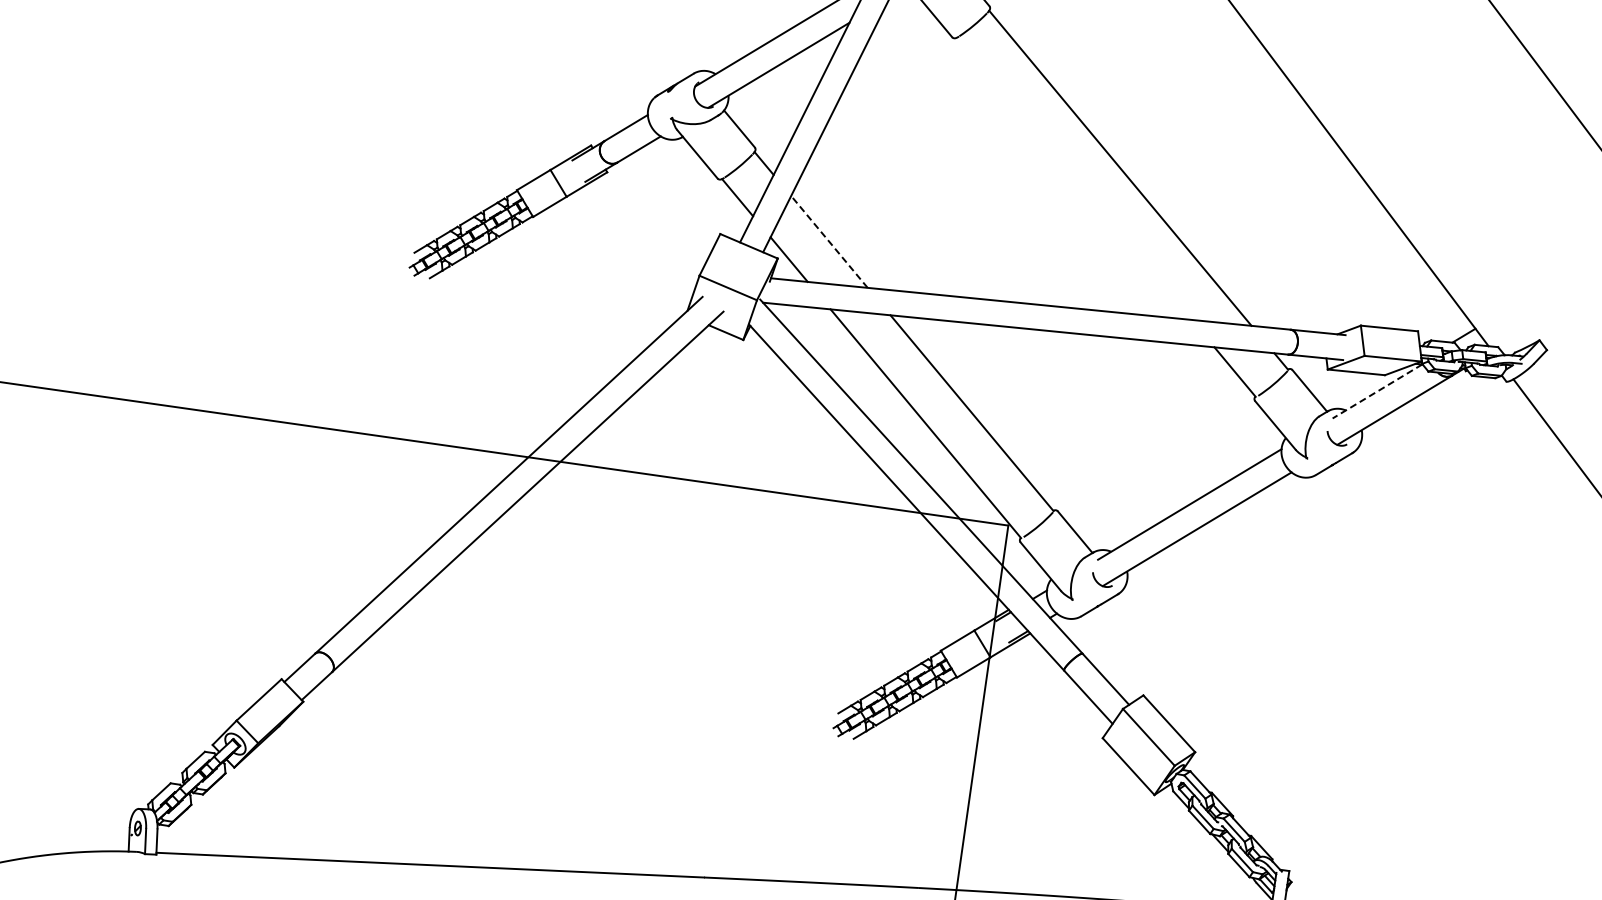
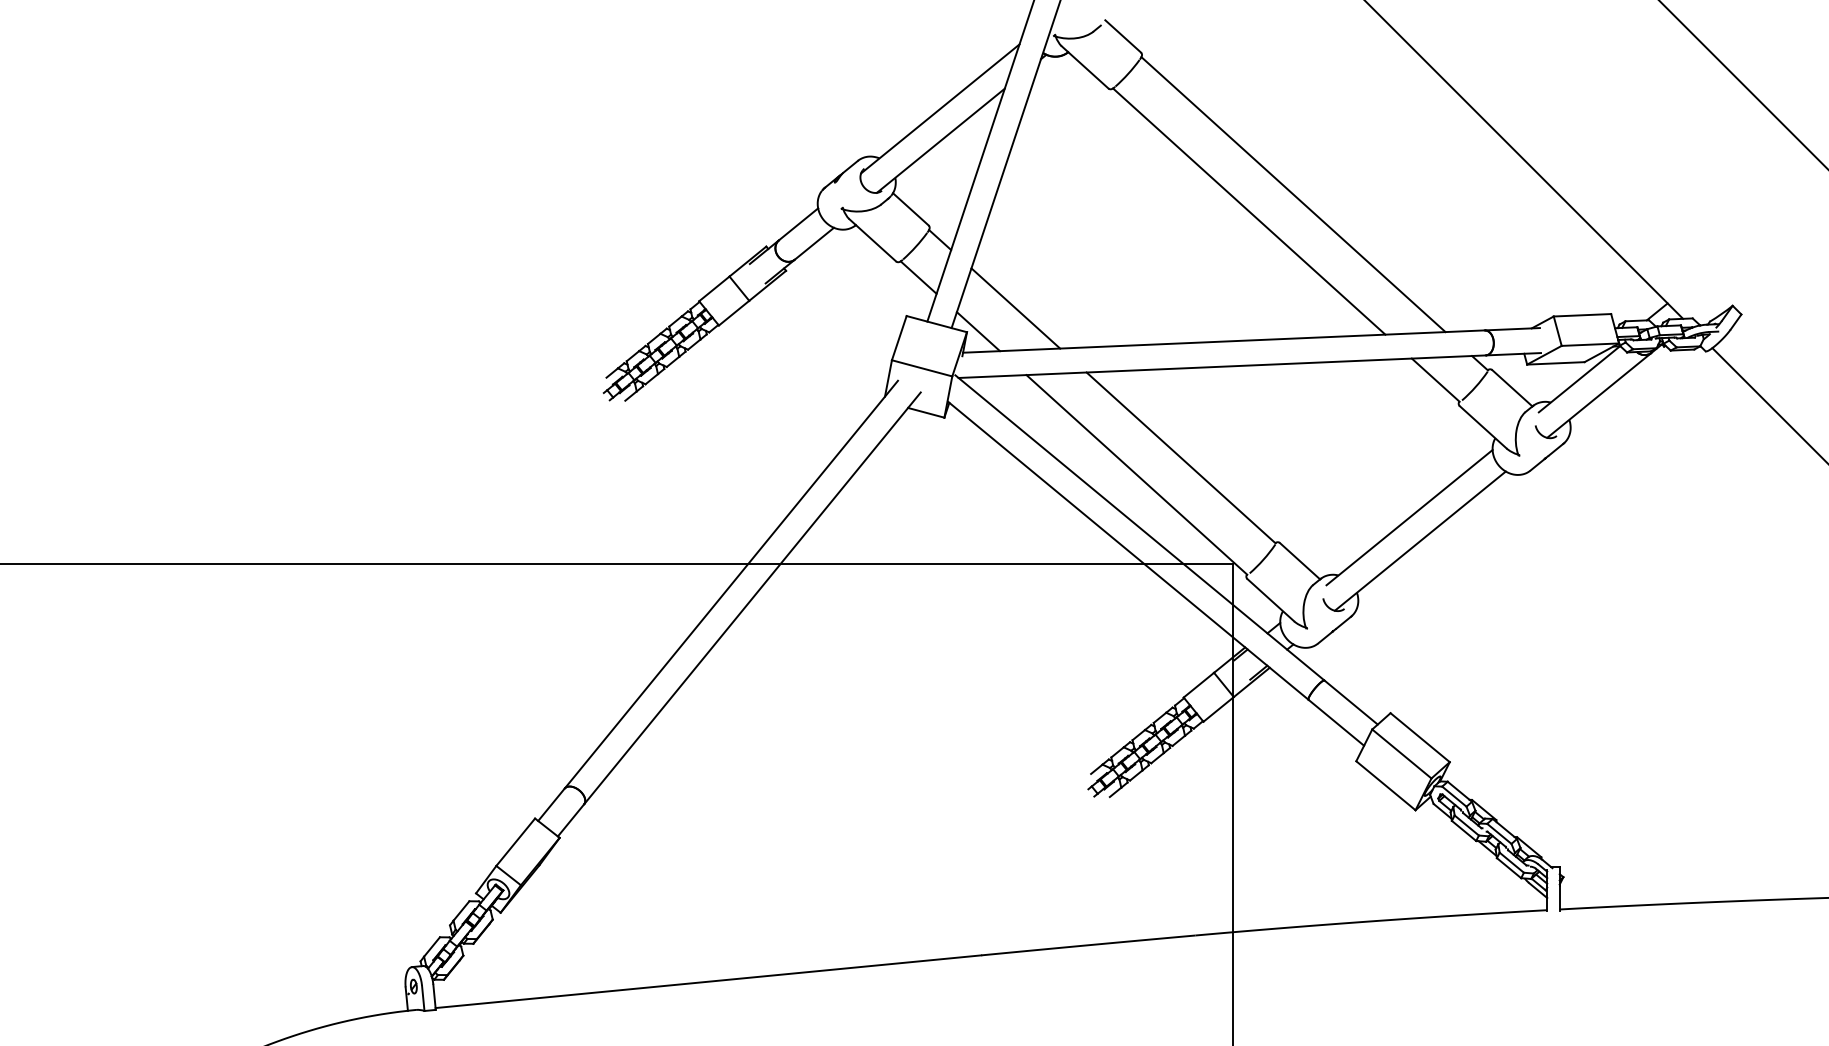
line: (1074, 178) -> (1249, 211), added
line: (829, 241) -> (1015, 308), dashed -> solid
line: (1377, 391) -> (1579, 379), dashed -> solid

